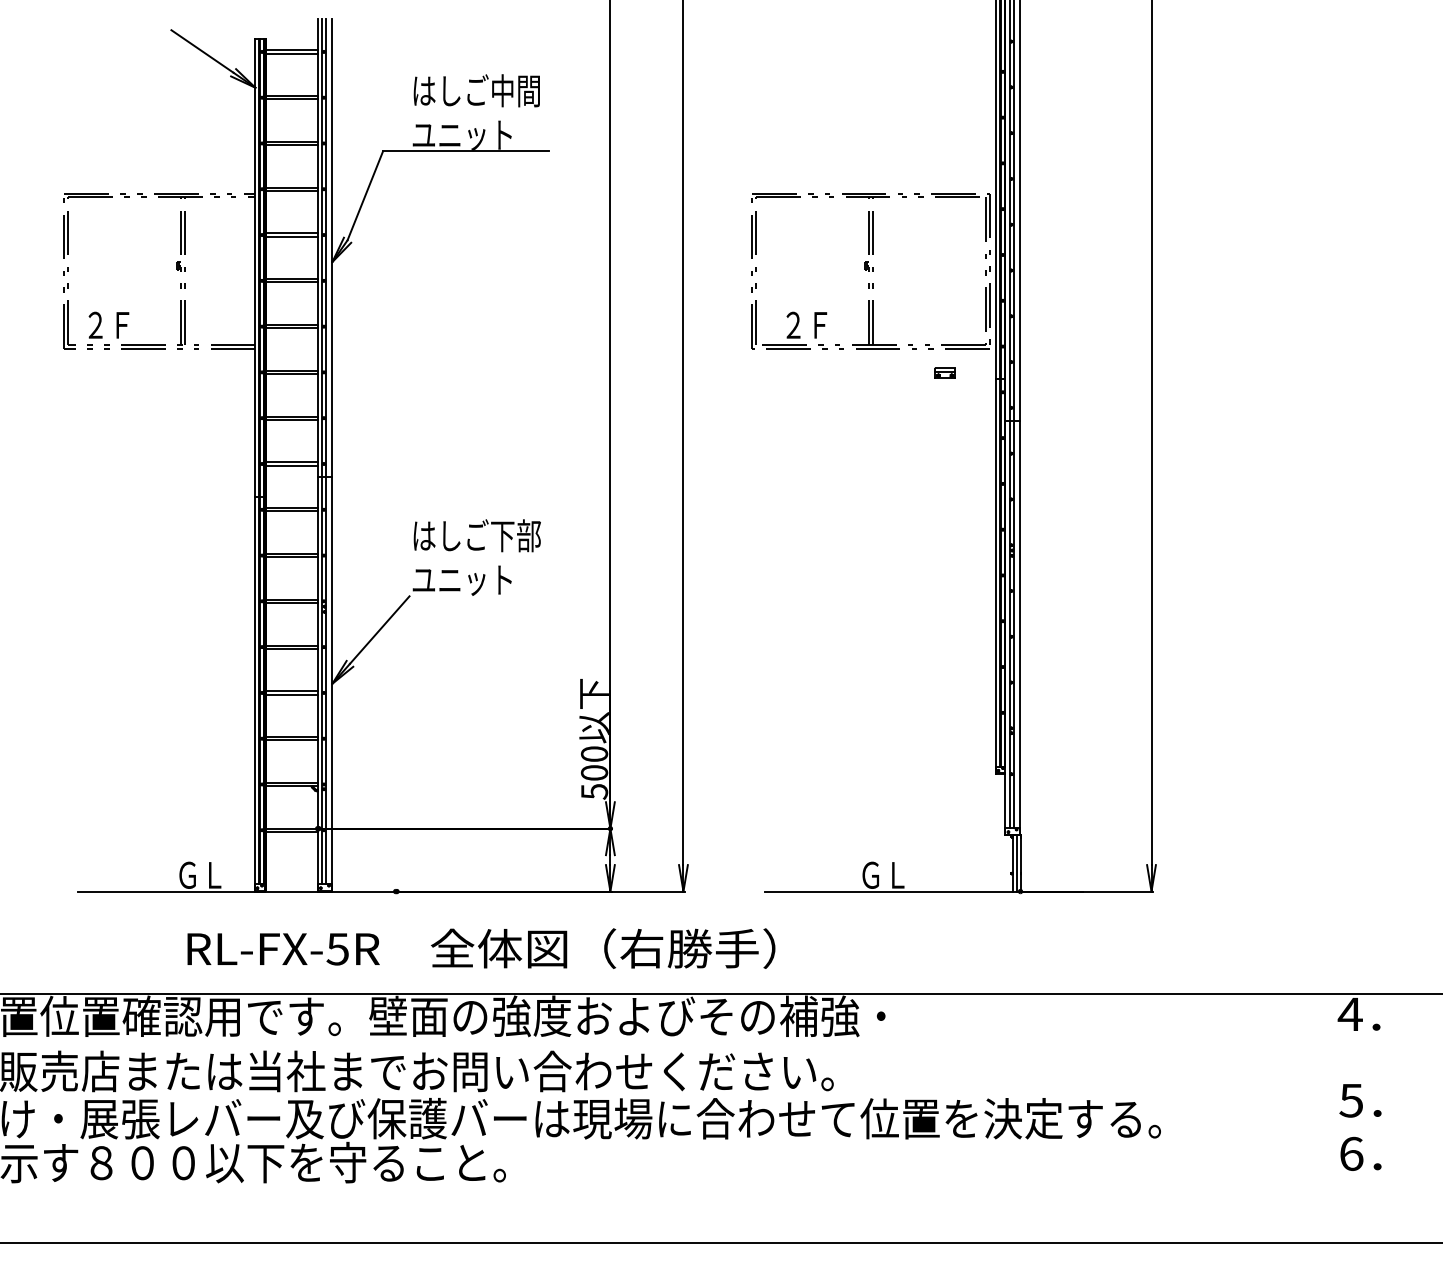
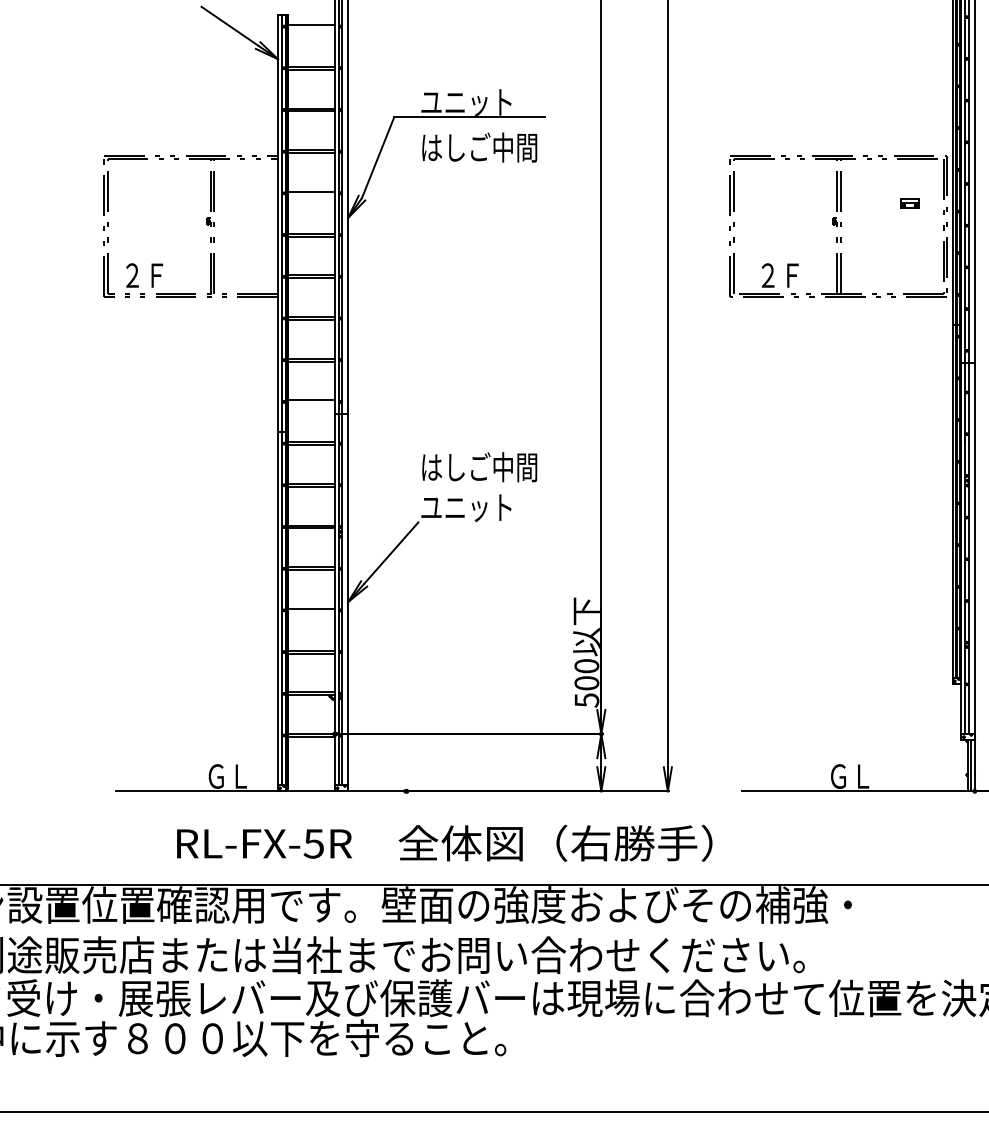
line: (291, 53) -> (310, 28), removed
text: (476, 90) -> (479, 147), moved
line: (291, 236) -> (310, 194), removed
part: (944, 372) -> (909, 202), moved
line: (291, 465) -> (310, 403), removed
text: (515, 535) -> (514, 467), はしご下部 -> はしご中間
line: (291, 694) -> (310, 611), removed
text: (481, 948) -> (444, 843), moved

